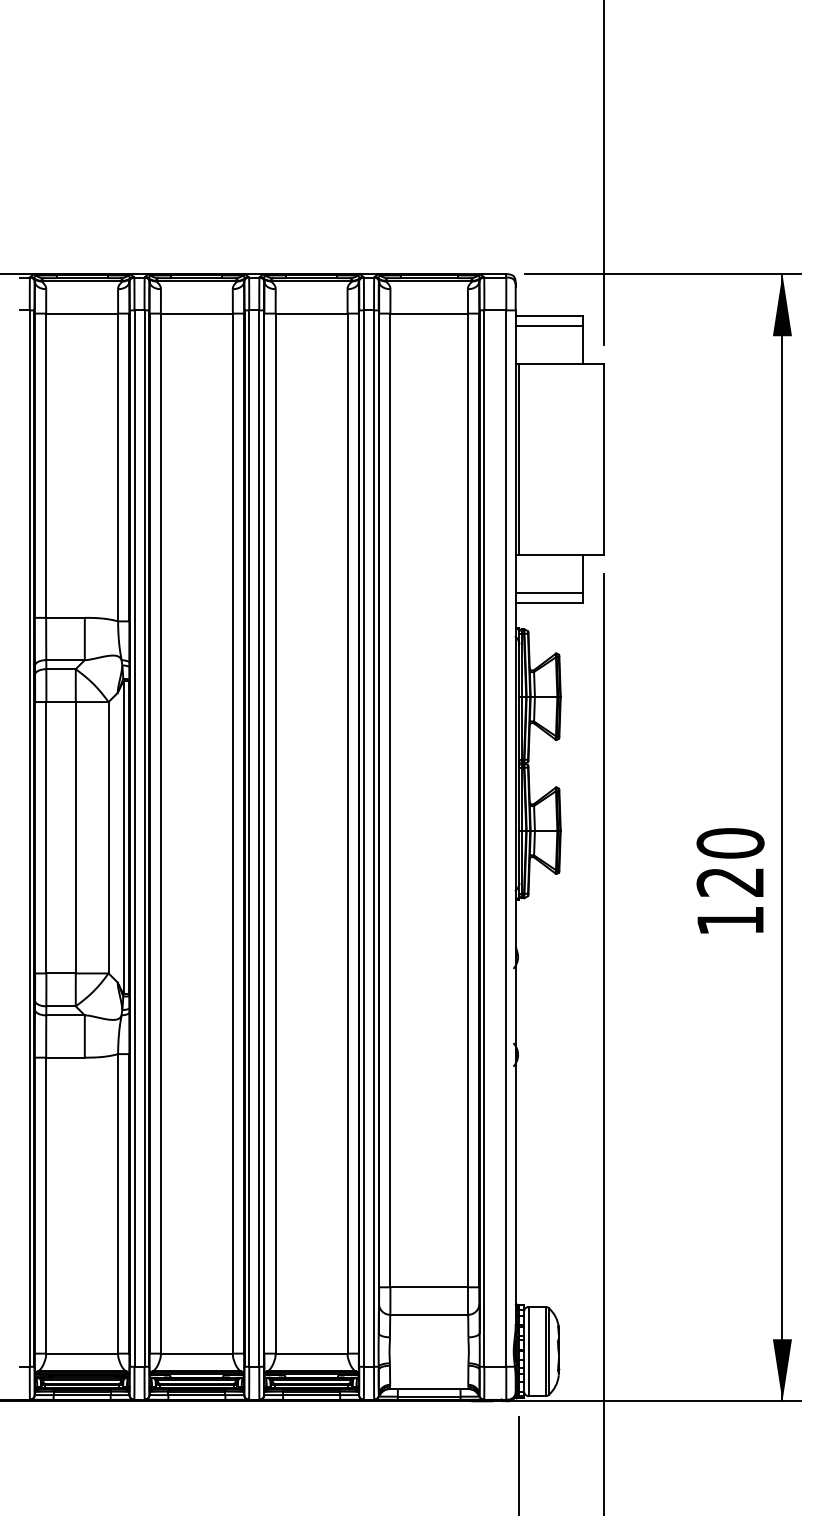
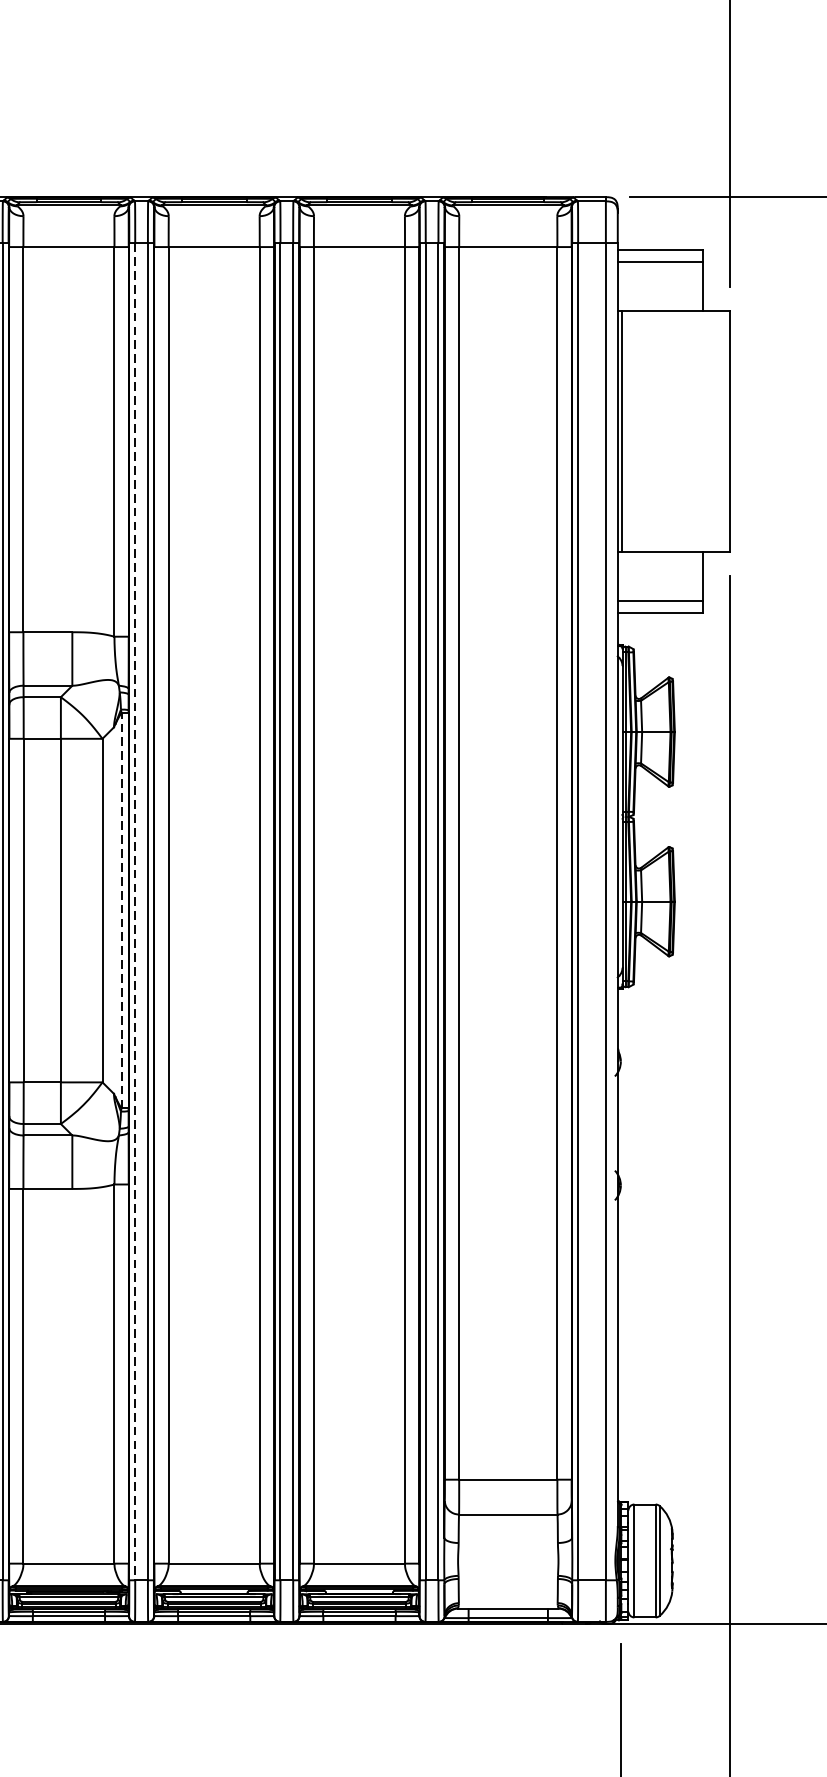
line: (123, 837) -> (121, 910), solid -> dashed
line: (134, 839) -> (135, 912), solid -> dashed

